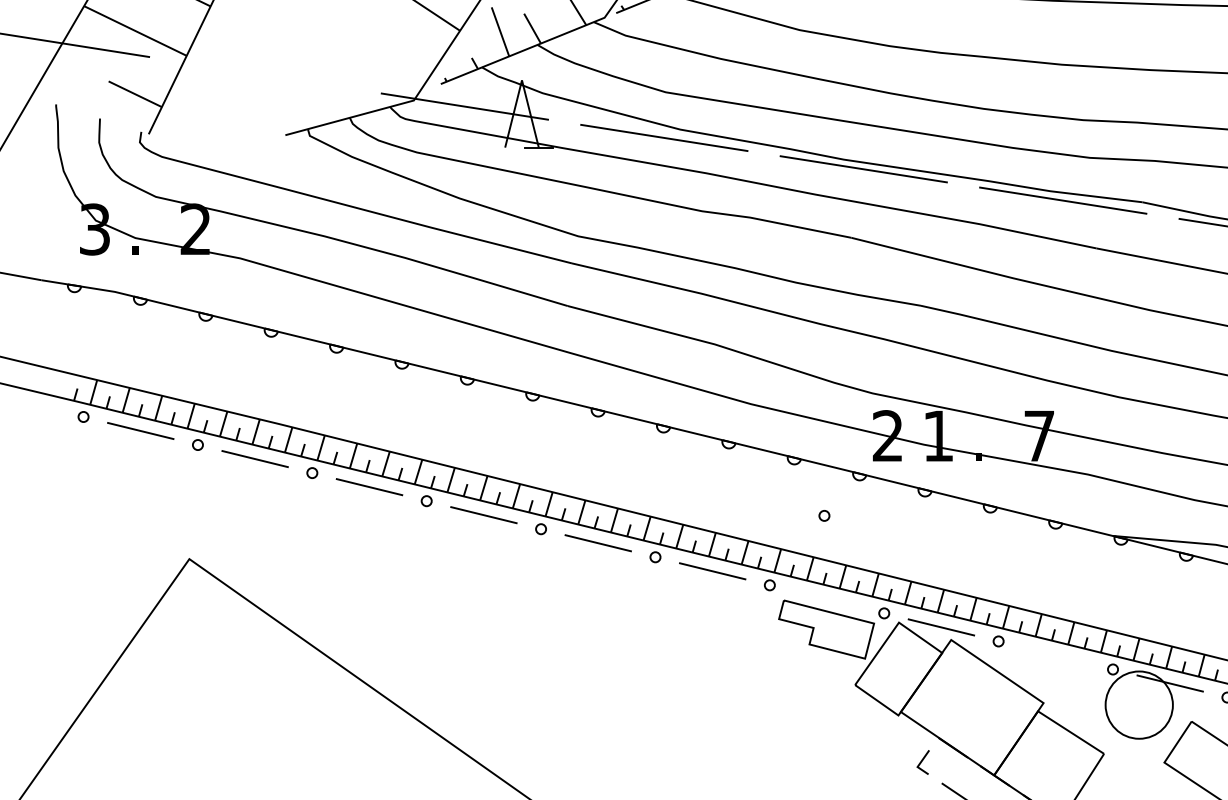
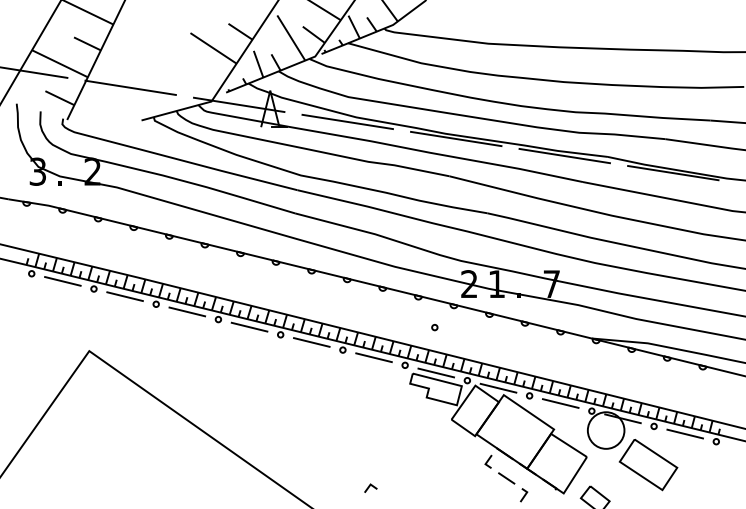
line: (265, 74) -> (130, 87), added
line: (827, 598) -> (436, 372), added
line: (1055, 655) -> (560, 403), added

